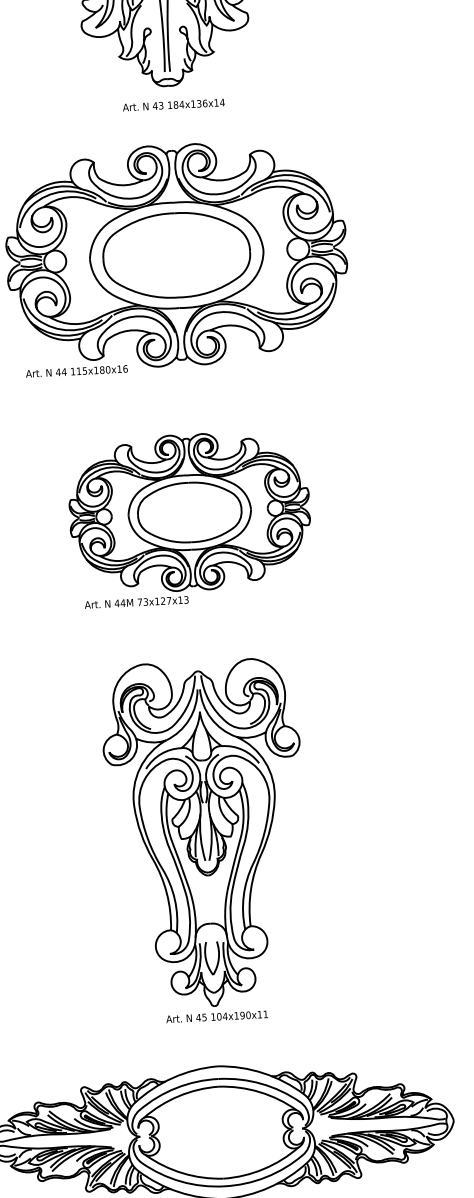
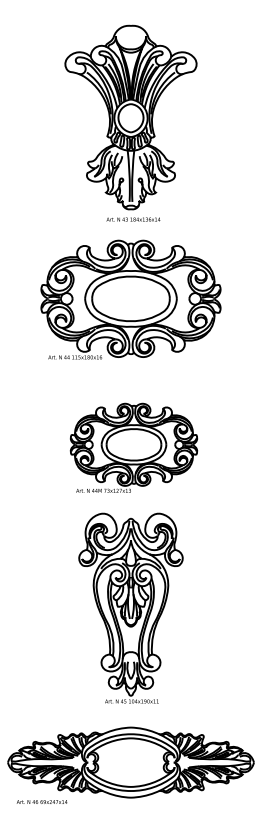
part: (189, 517) -> (133, 447), moved

